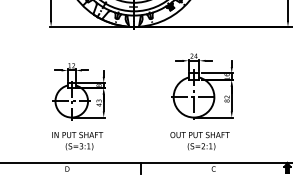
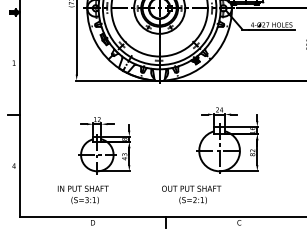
text: (76, 140) -> (82, 194), moved
text: (199, 140) -> (191, 194), moved

